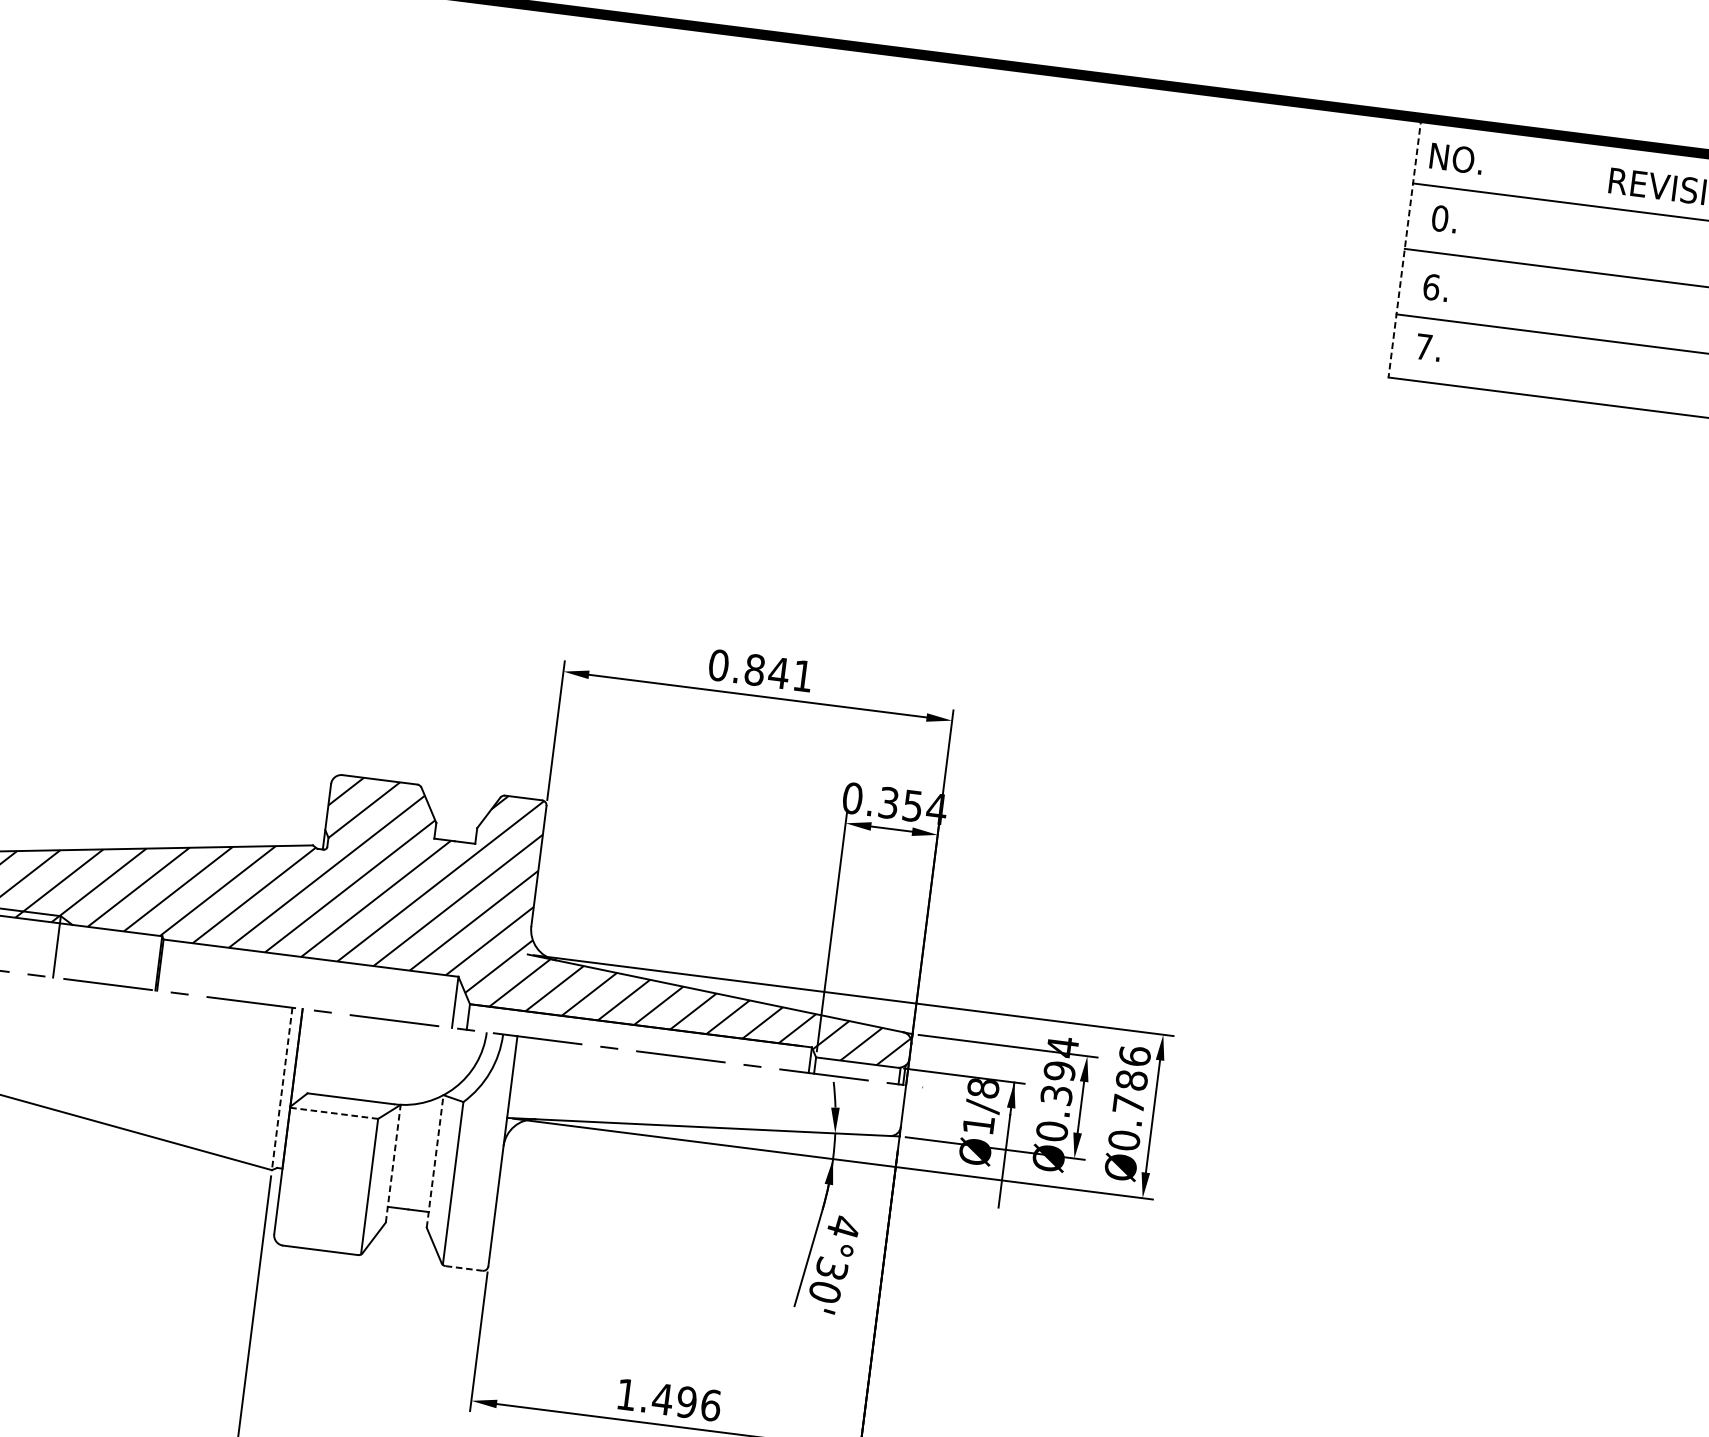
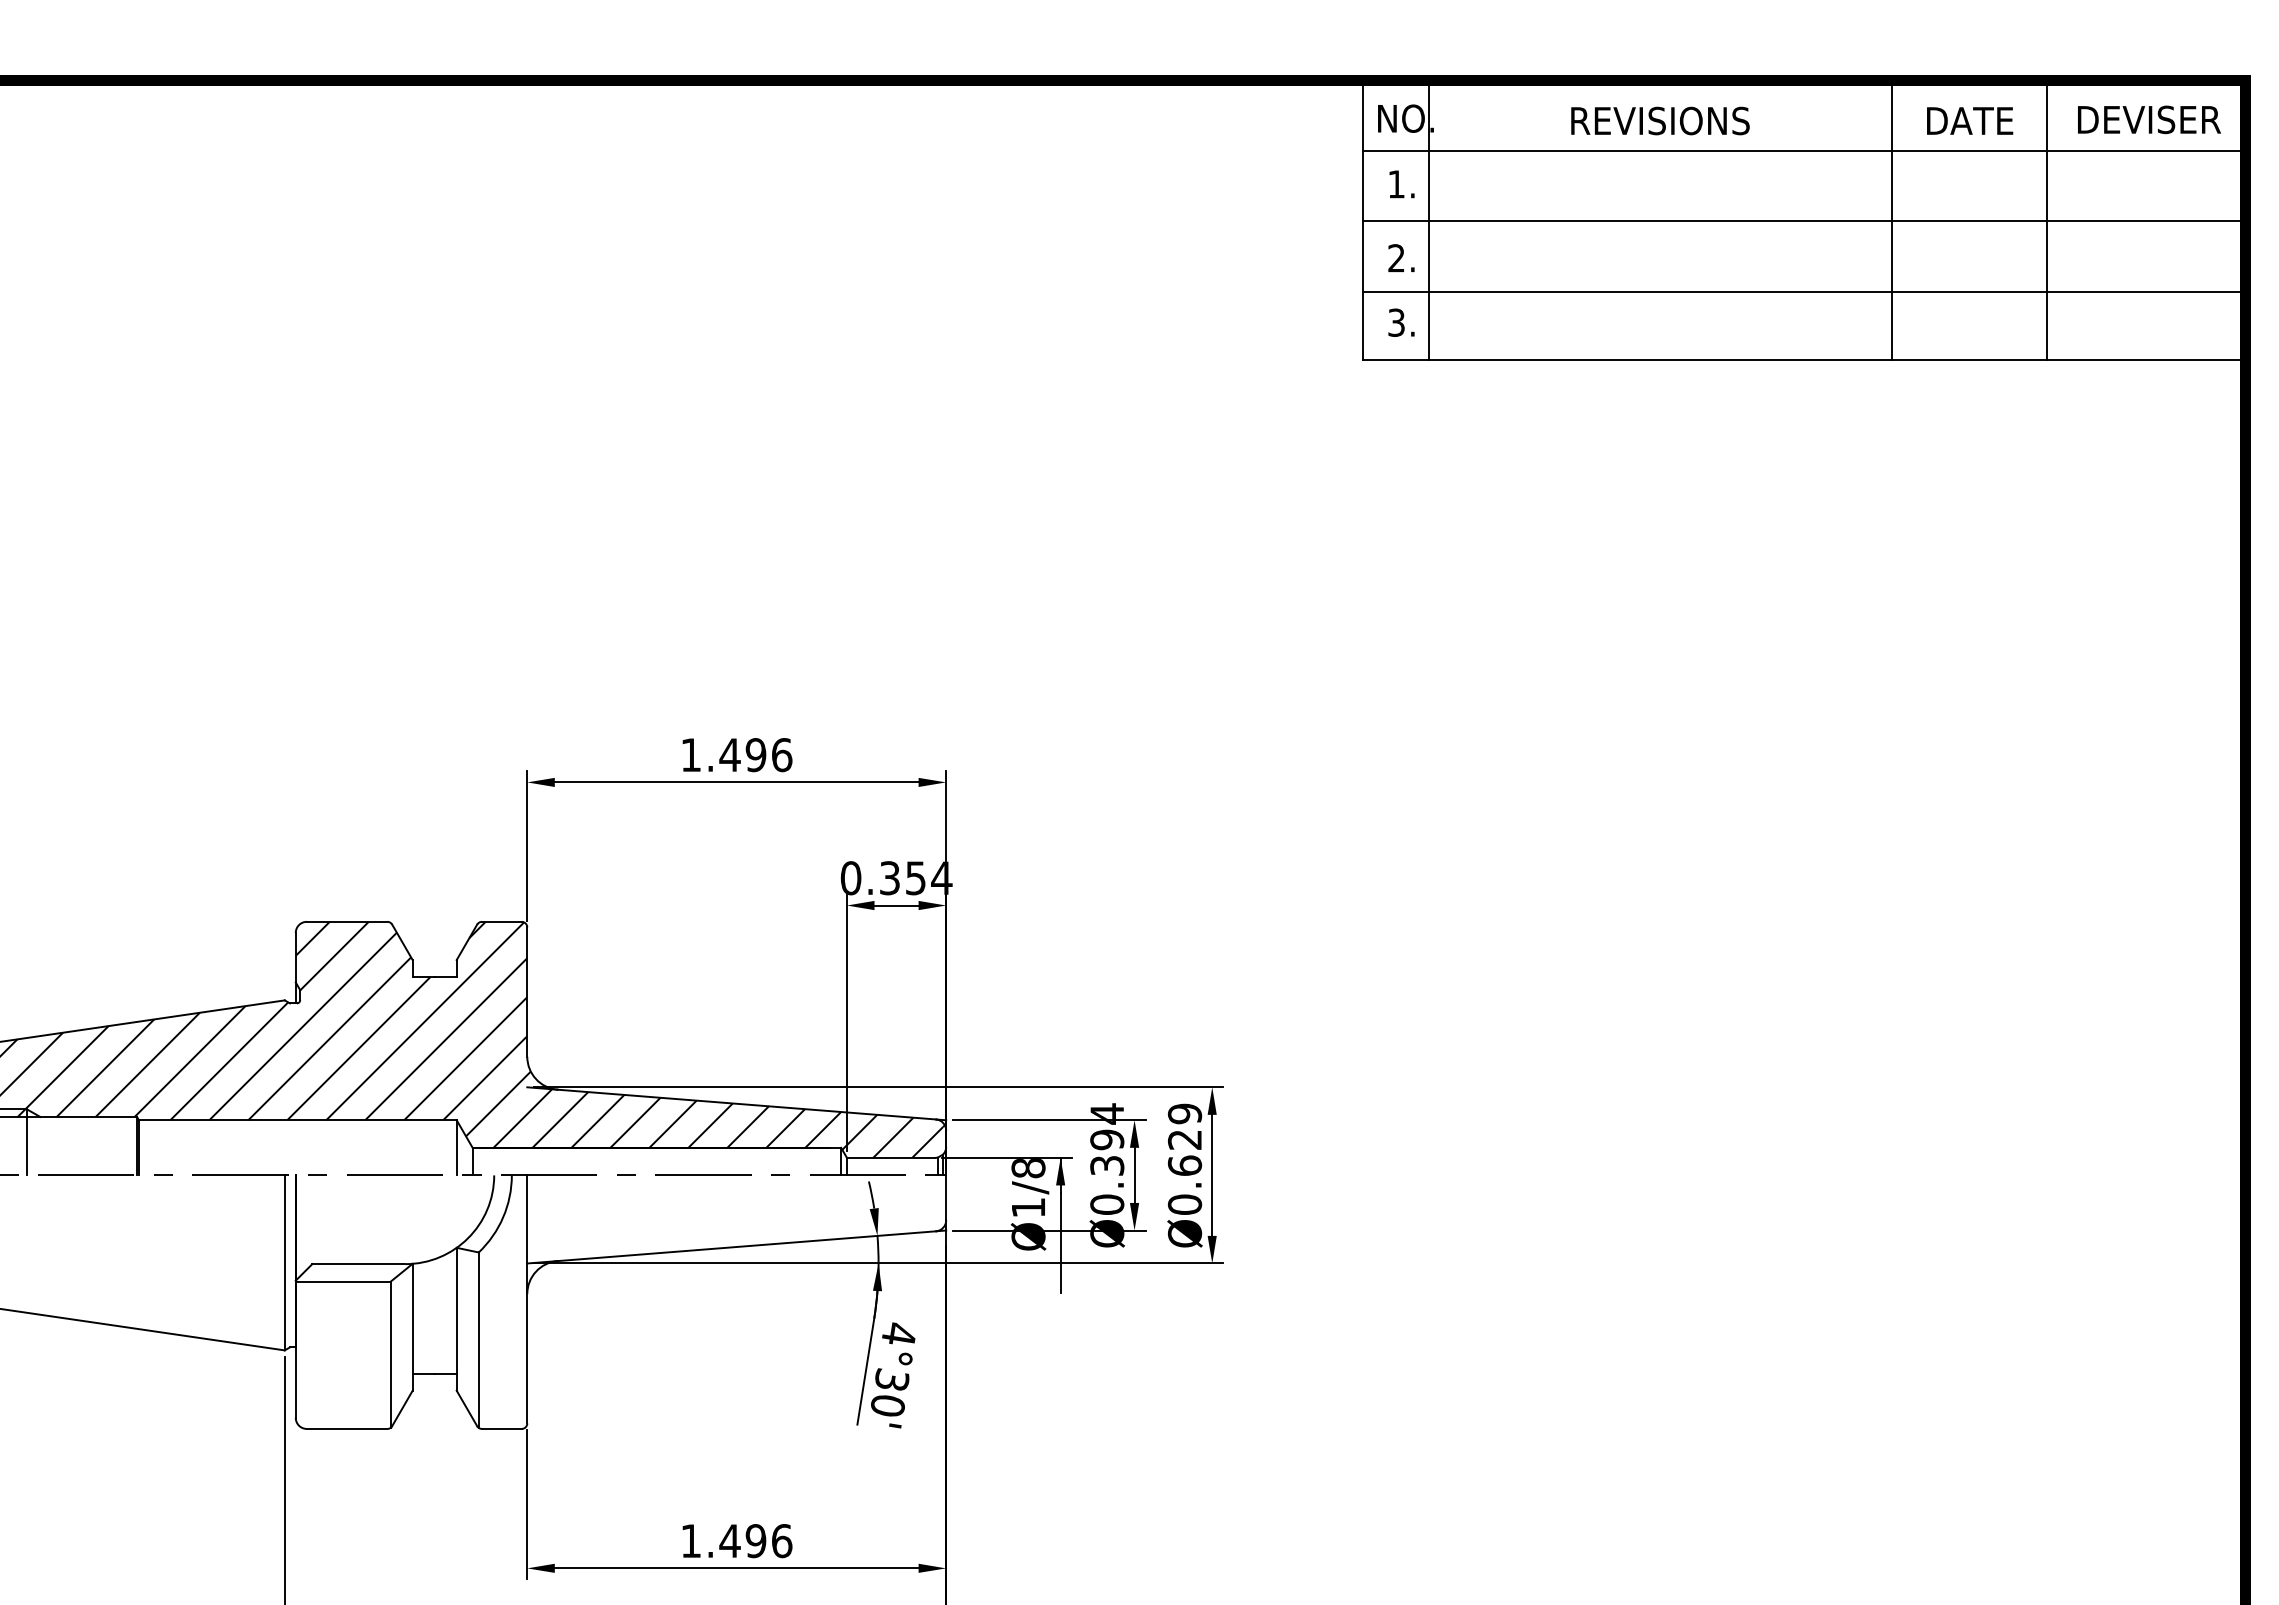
text: (1440, 218) -> (1396, 184), 0. -> 1.
line: (1405, 248) -> (1363, 220), dashed -> solid
line: (1466, 255) -> (1429, 219), added
text: (1431, 287) -> (1396, 258), 6. -> 2.
text: (1423, 346) -> (1396, 322), 7. -> 3.
text: (760, 671) -> (736, 755), 0.841 -> 1.496
text: (1131, 1079) -> (1184, 1139), Ø0.786 -> Ø0.629
line: (281, 1088) -> (284, 1262), dashed -> solid
line: (334, 1113) -> (343, 1281), dashed -> solid
line: (435, 1160) -> (456, 1318), dashed -> solid
line: (393, 1162) -> (412, 1326), dashed -> solid
line: (463, 1268) -> (501, 1428), dashed -> solid

